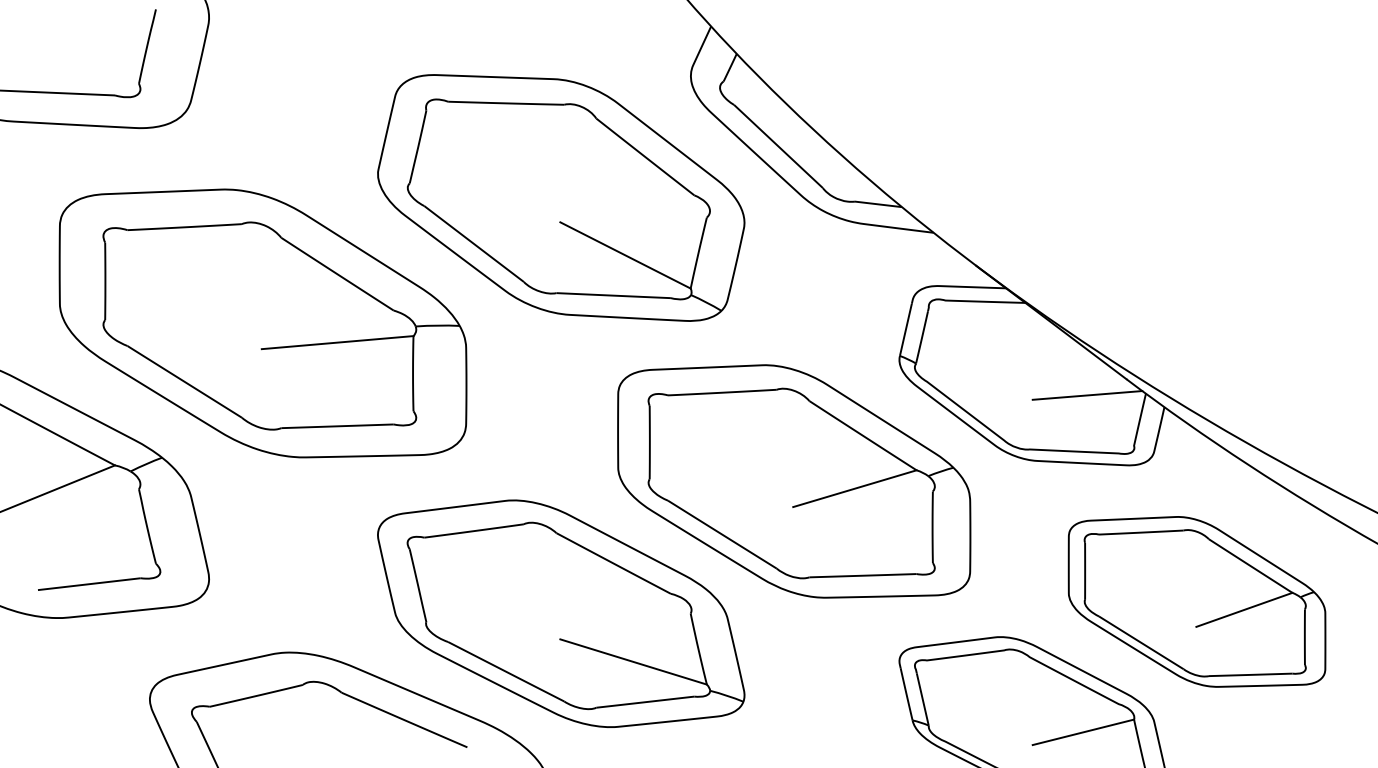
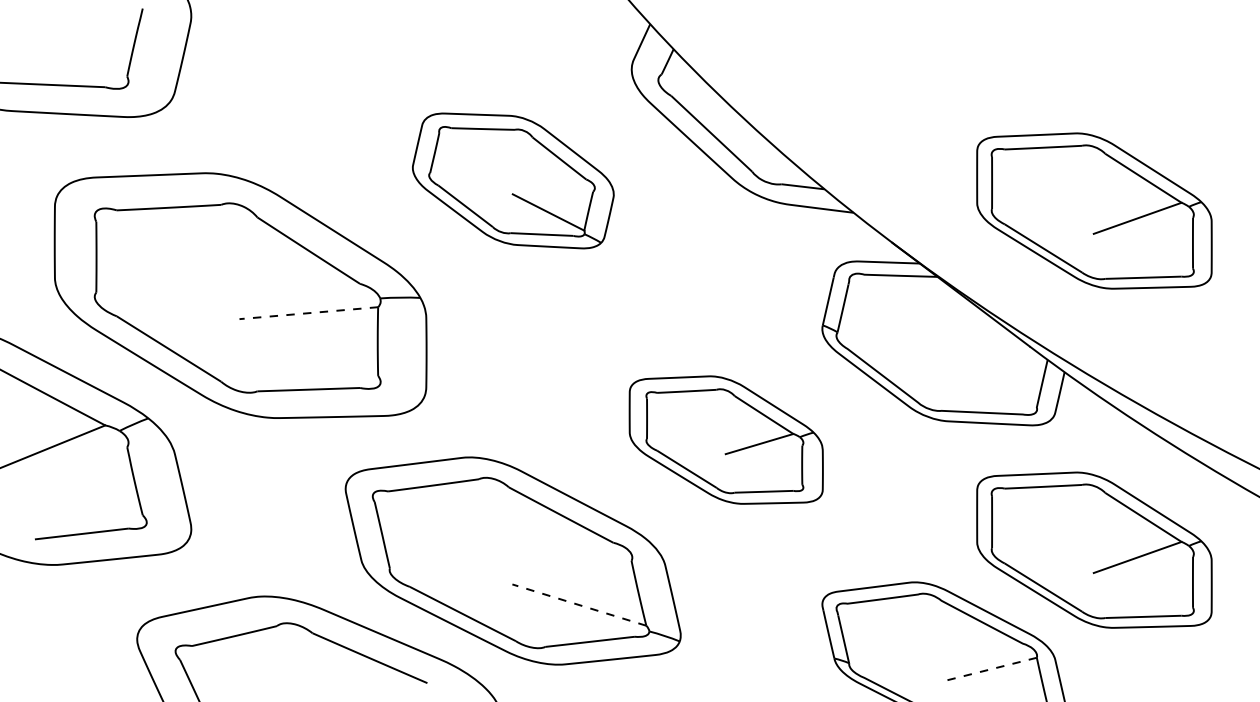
part: (561, 197) -> (513, 180), size x0.6
part: (1196, 230) -> (1093, 210), added
line: (337, 342) -> (308, 313), solid -> dashed
line: (1087, 395) -> (994, 361), removed
part: (794, 481) -> (726, 440), size x0.6
line: (633, 661) -> (579, 604), solid -> dashed
line: (1082, 732) -> (989, 669), solid -> dashed

